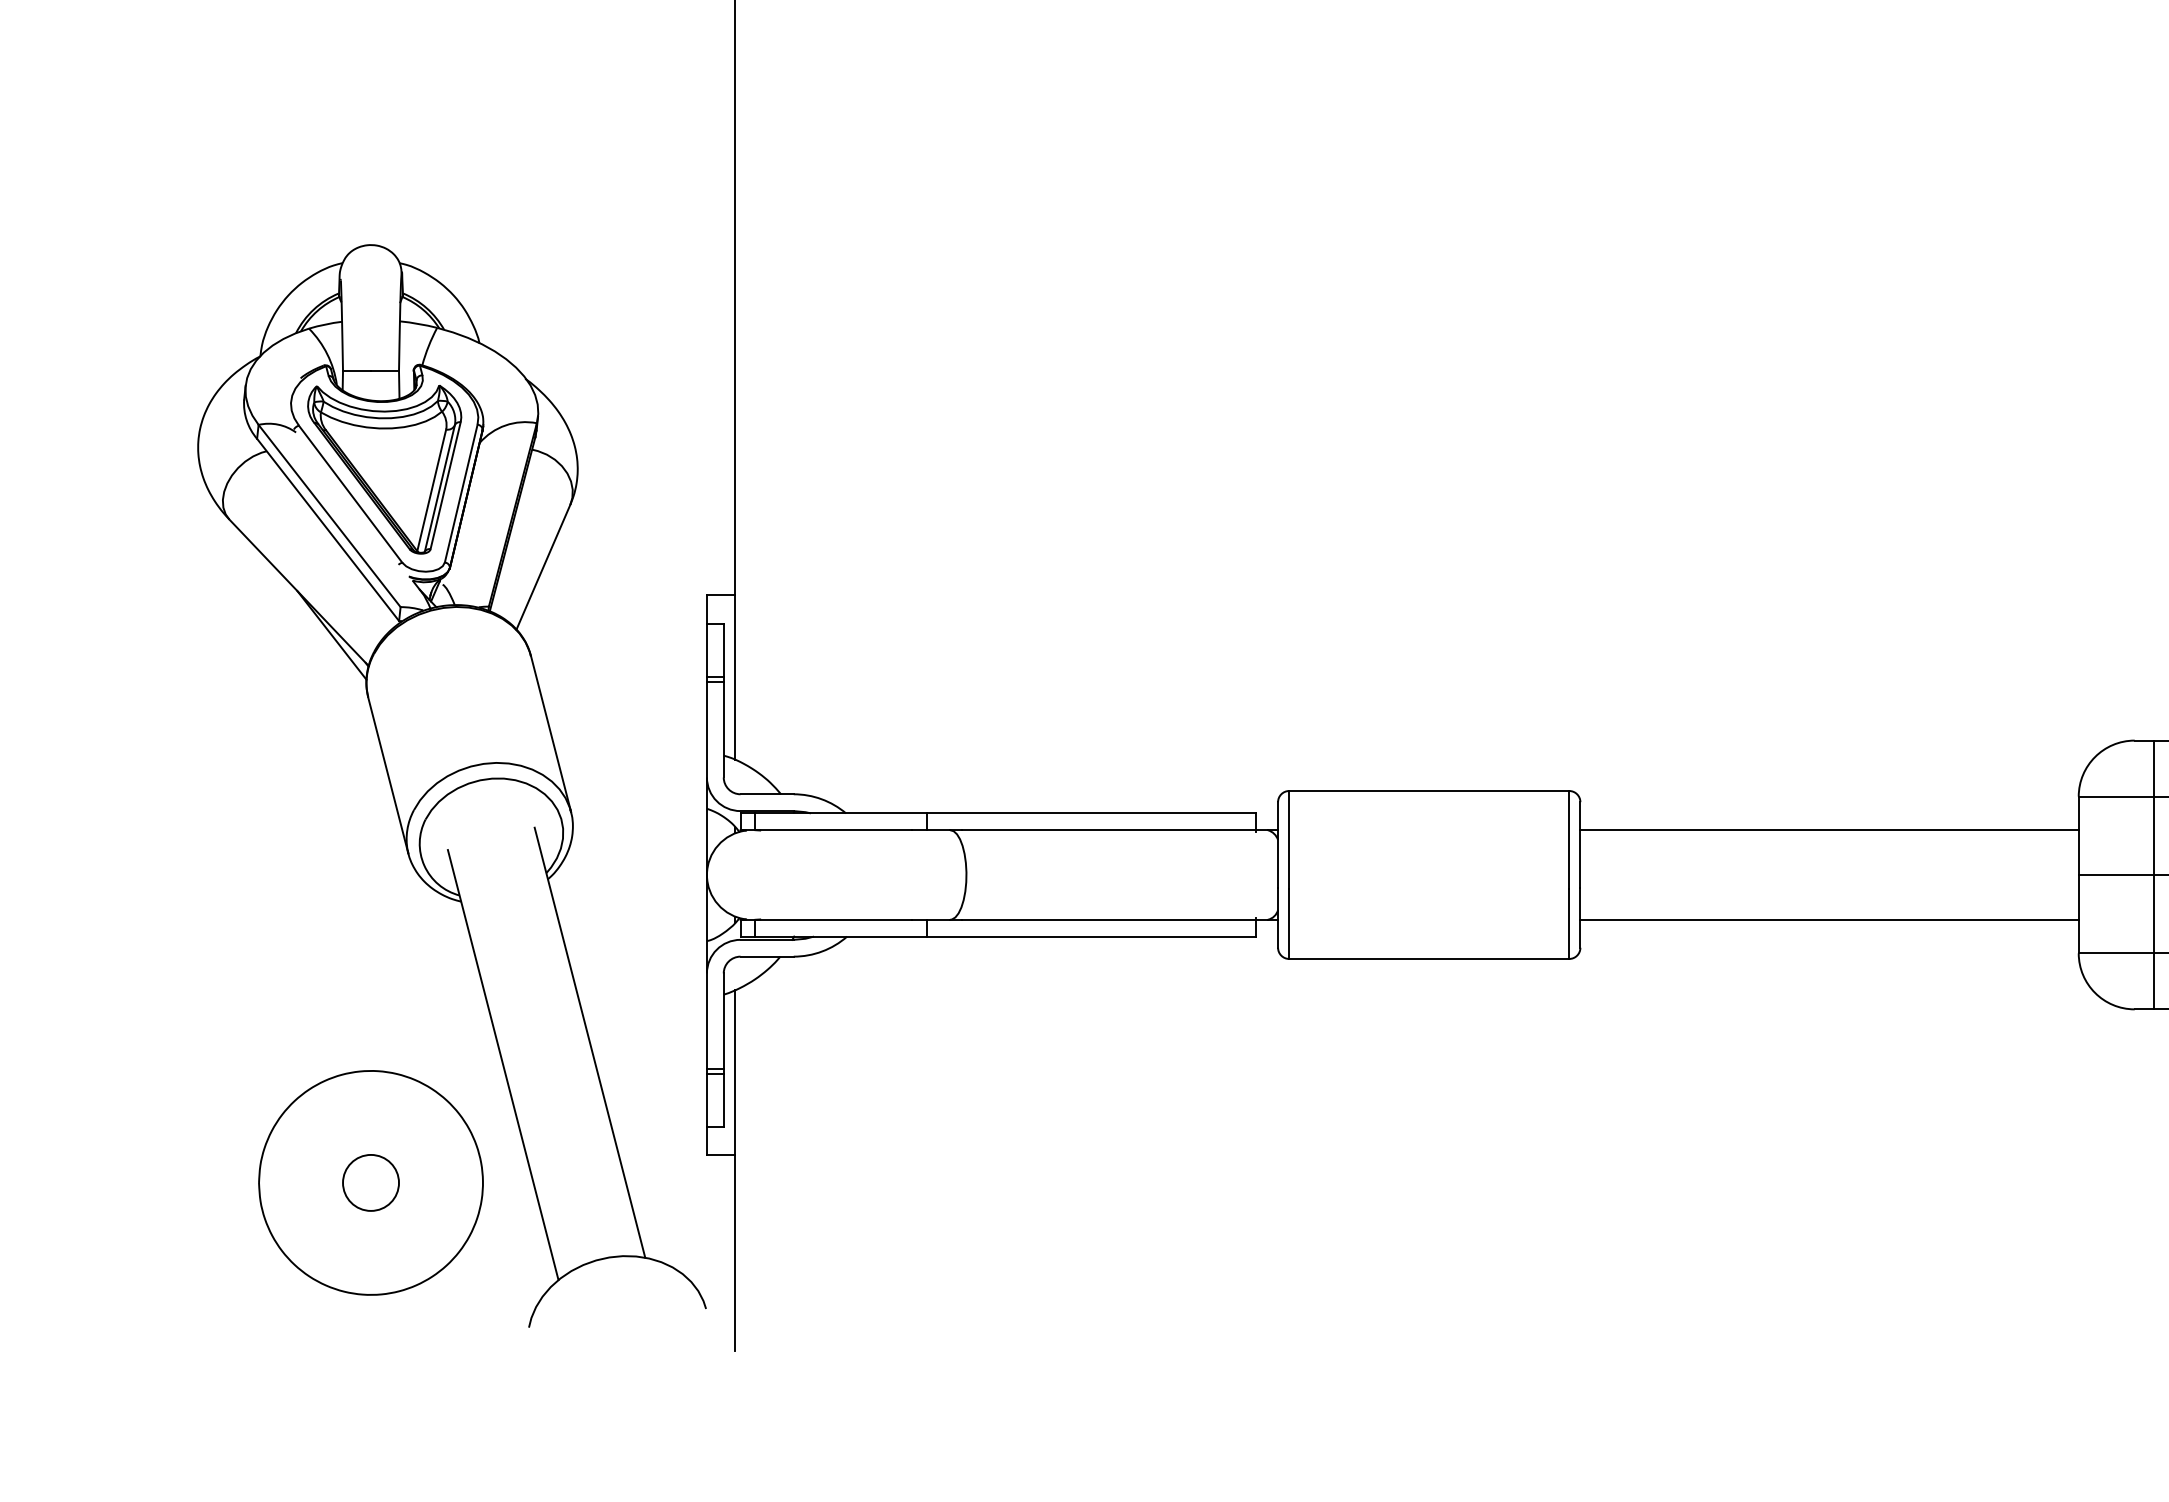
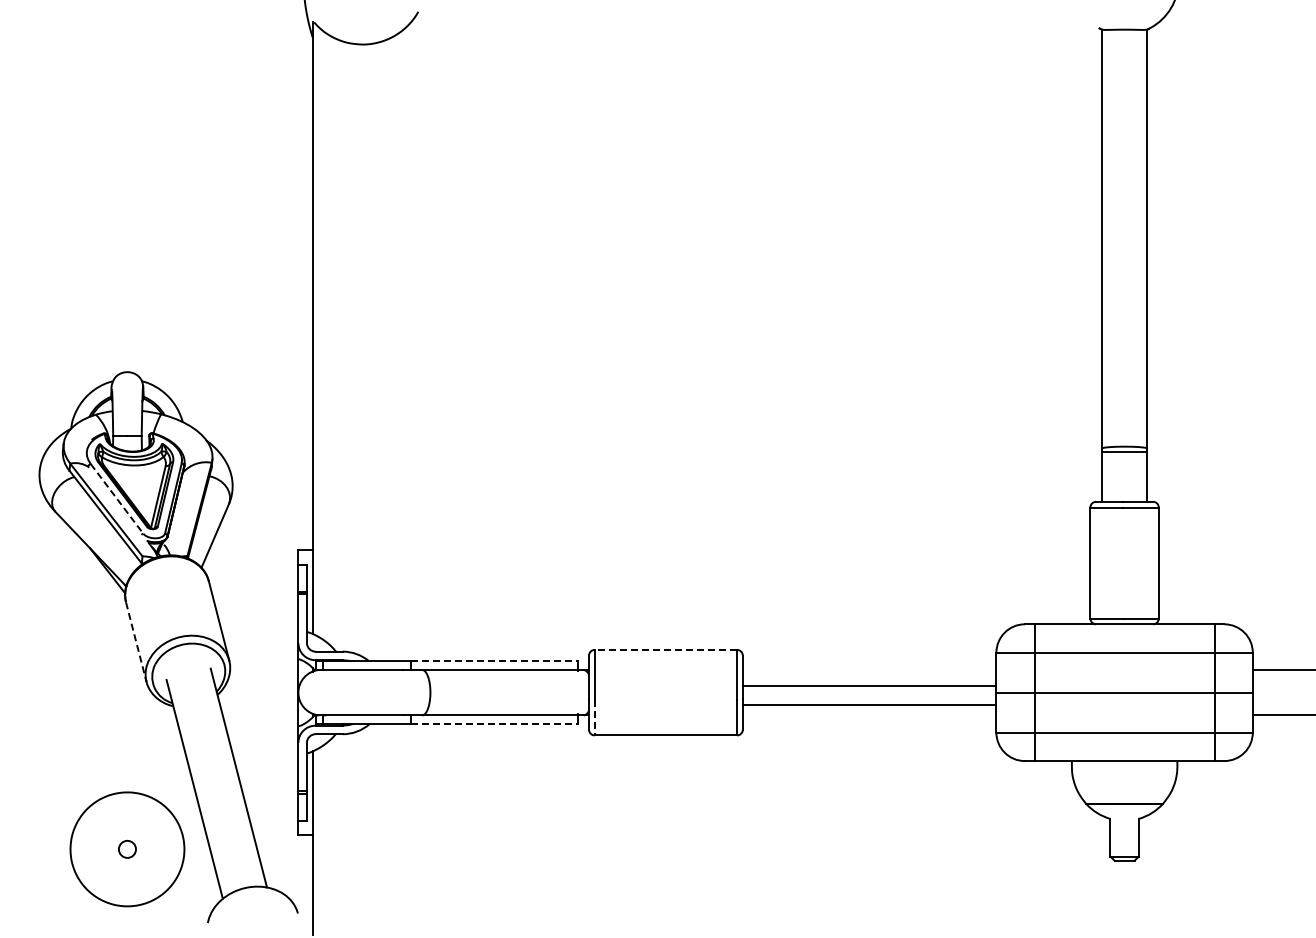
line: (351, 493) -> (117, 498), solid -> dashed
line: (388, 776) -> (136, 642), solid -> dashed
line: (1428, 790) -> (665, 649), solid -> dashed
line: (1092, 813) -> (494, 661), solid -> dashed
line: (1829, 829) -> (869, 704), moved
line: (1829, 919) -> (869, 686), moved
line: (1288, 923) -> (594, 717), solid -> dashed
line: (1092, 937) -> (494, 724), solid -> dashed
circle: (371, 1183) -> (127, 849), size x0.6

